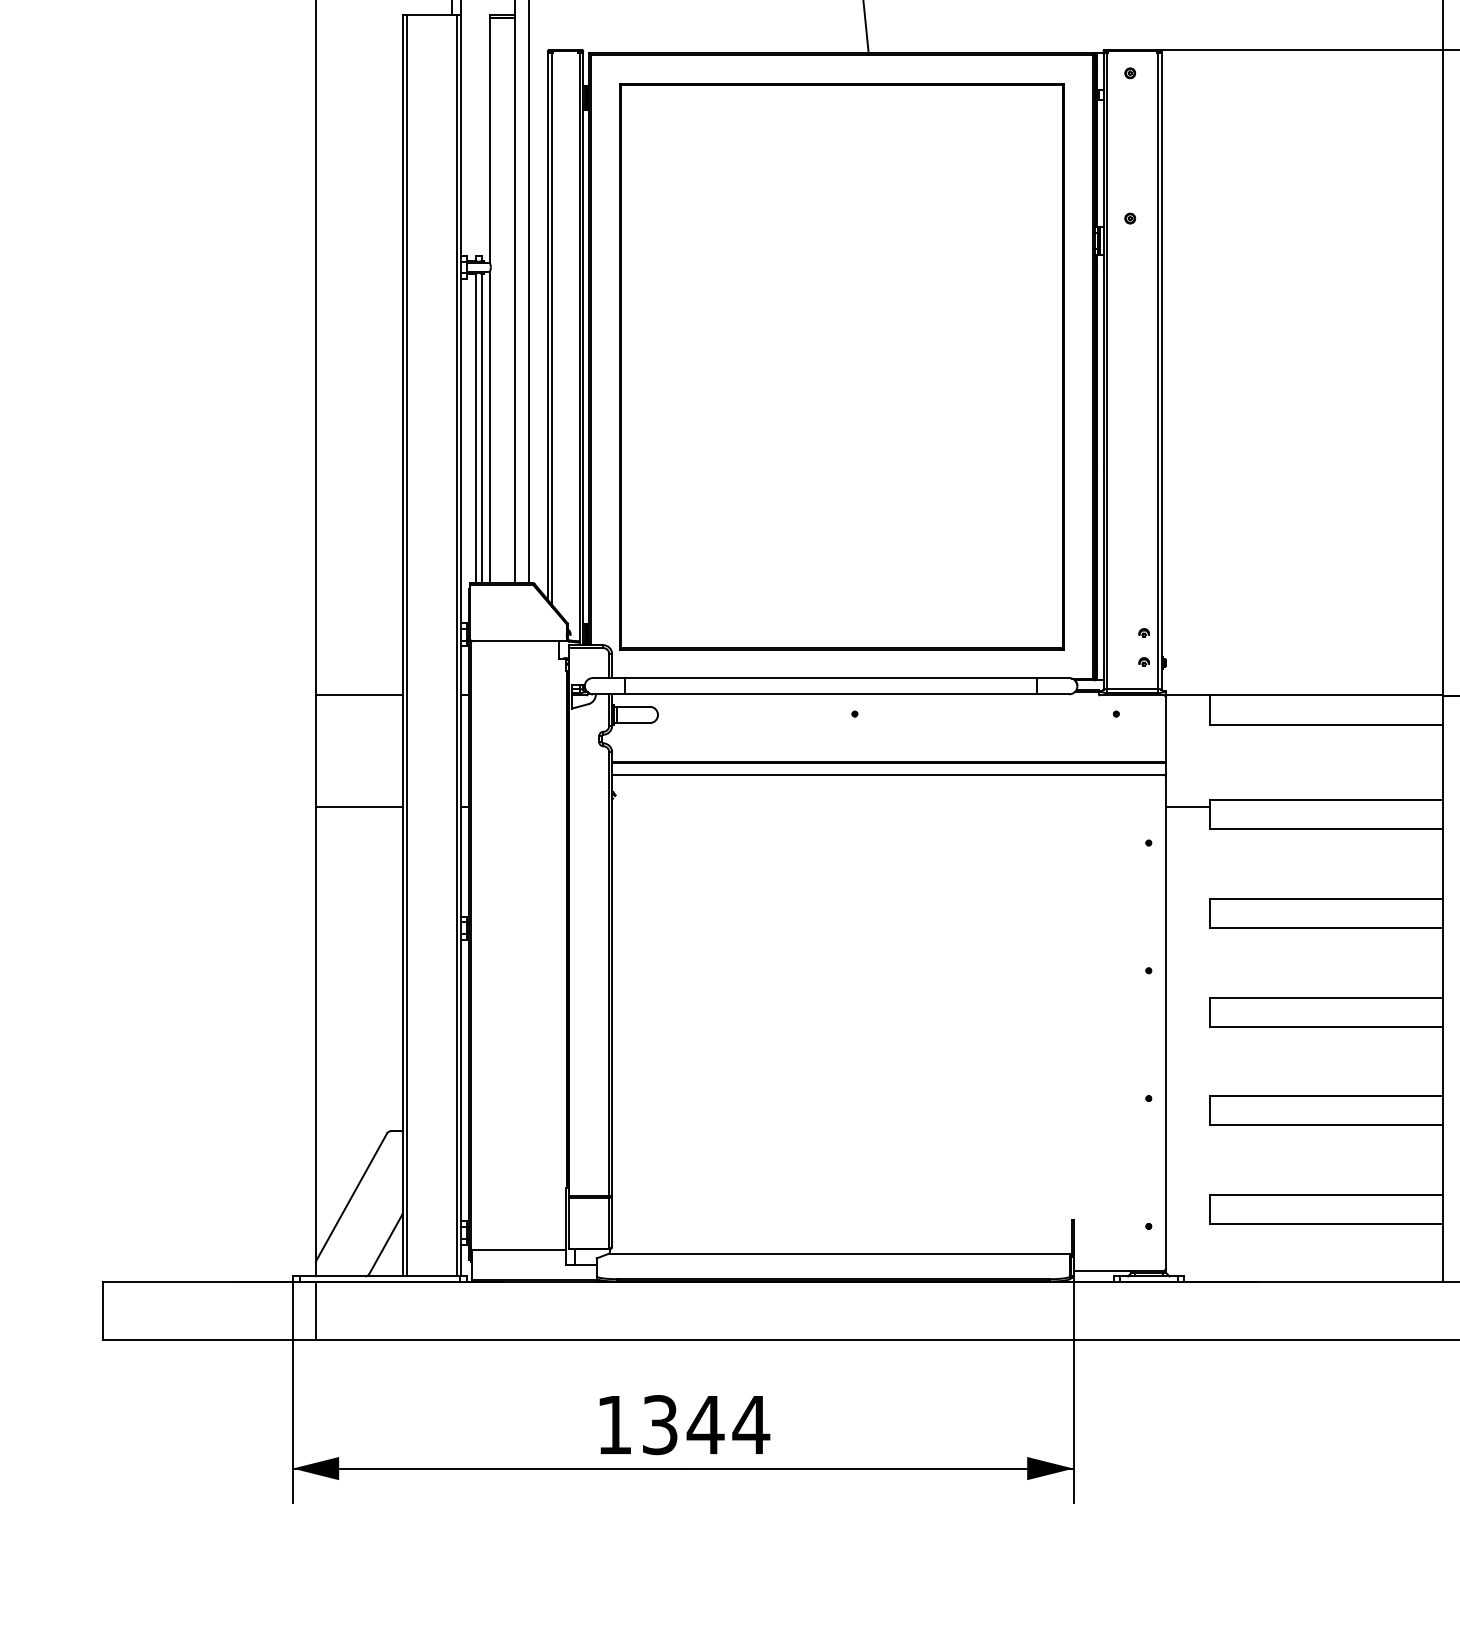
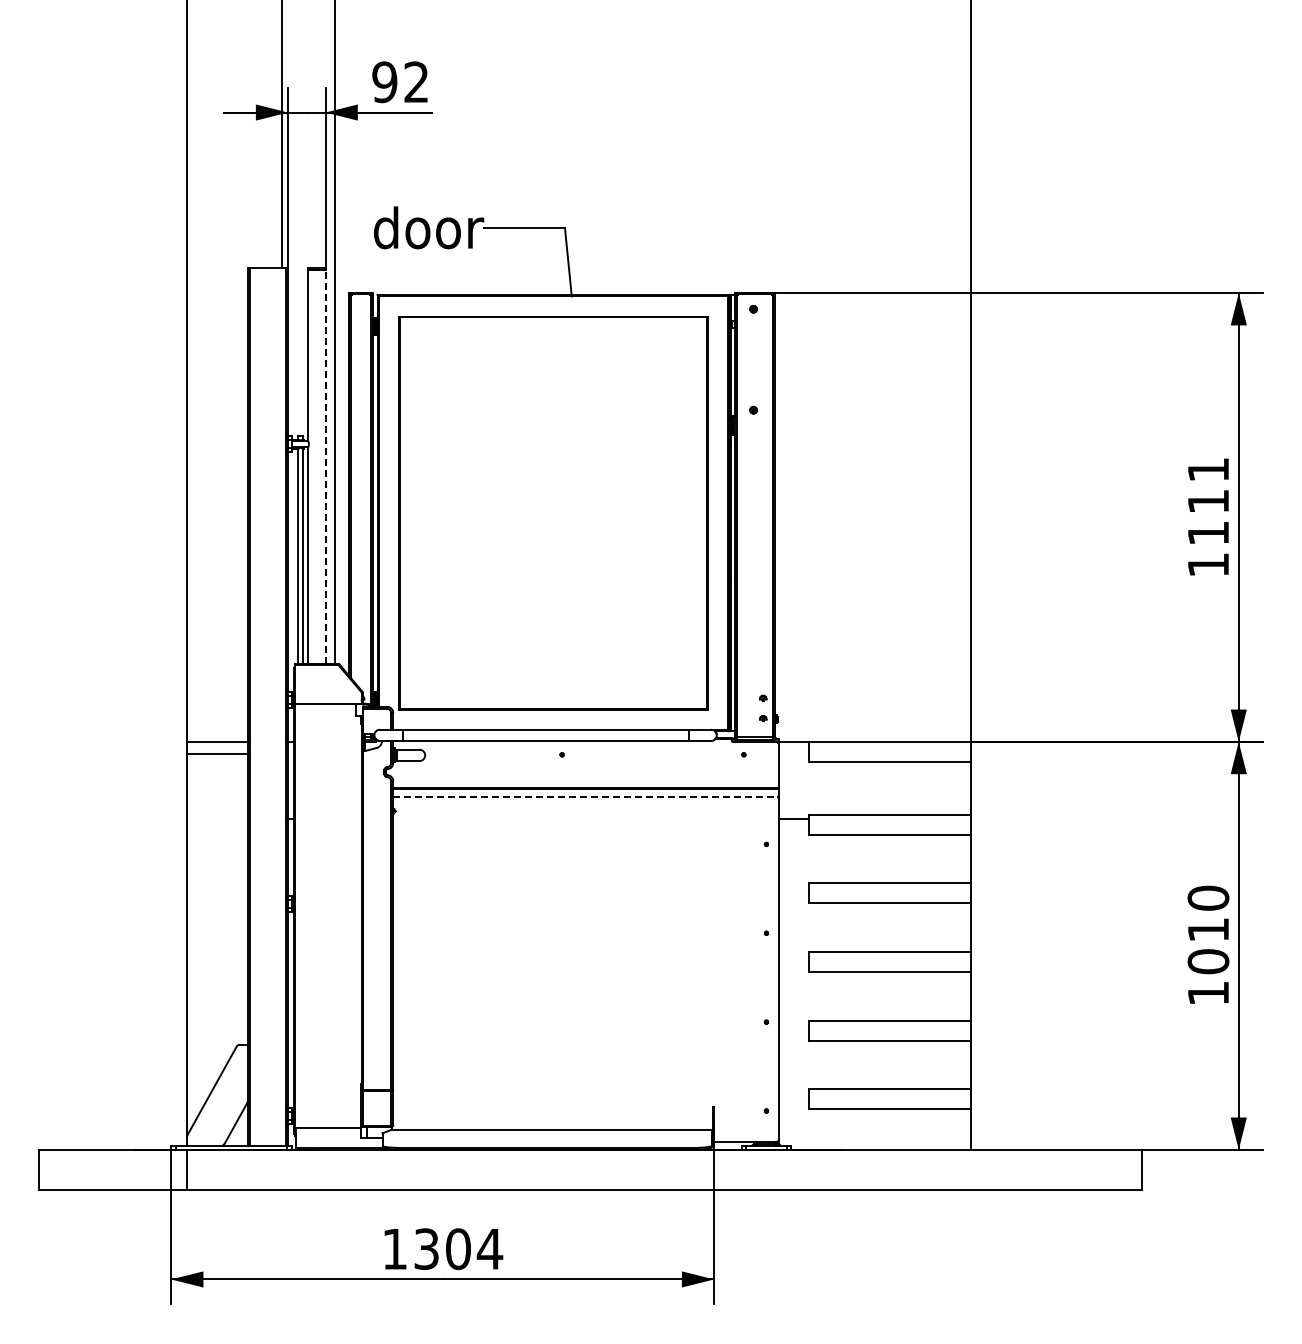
line: (514, 300) -> (325, 467), solid -> dashed
line: (888, 775) -> (585, 797), solid -> dashed
line: (359, 807) -> (217, 754), moved
text: (705, 1425) -> (458, 1249), 1344 -> 1304

